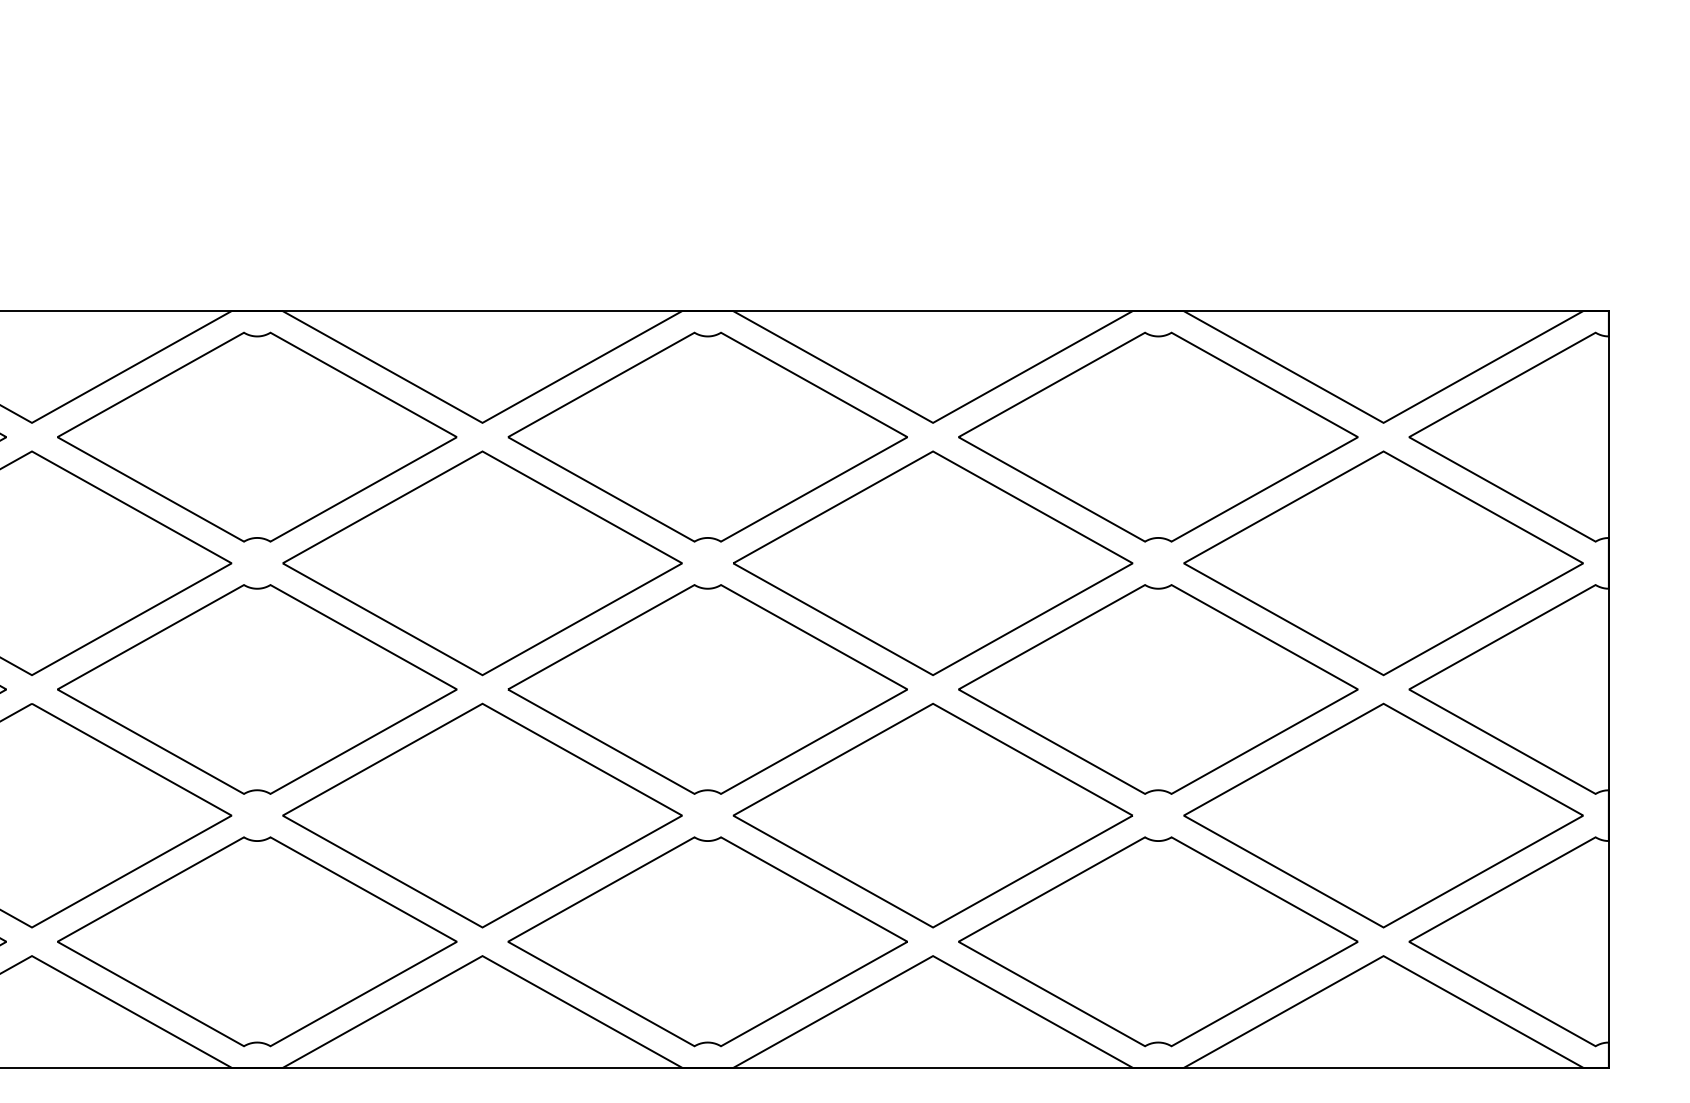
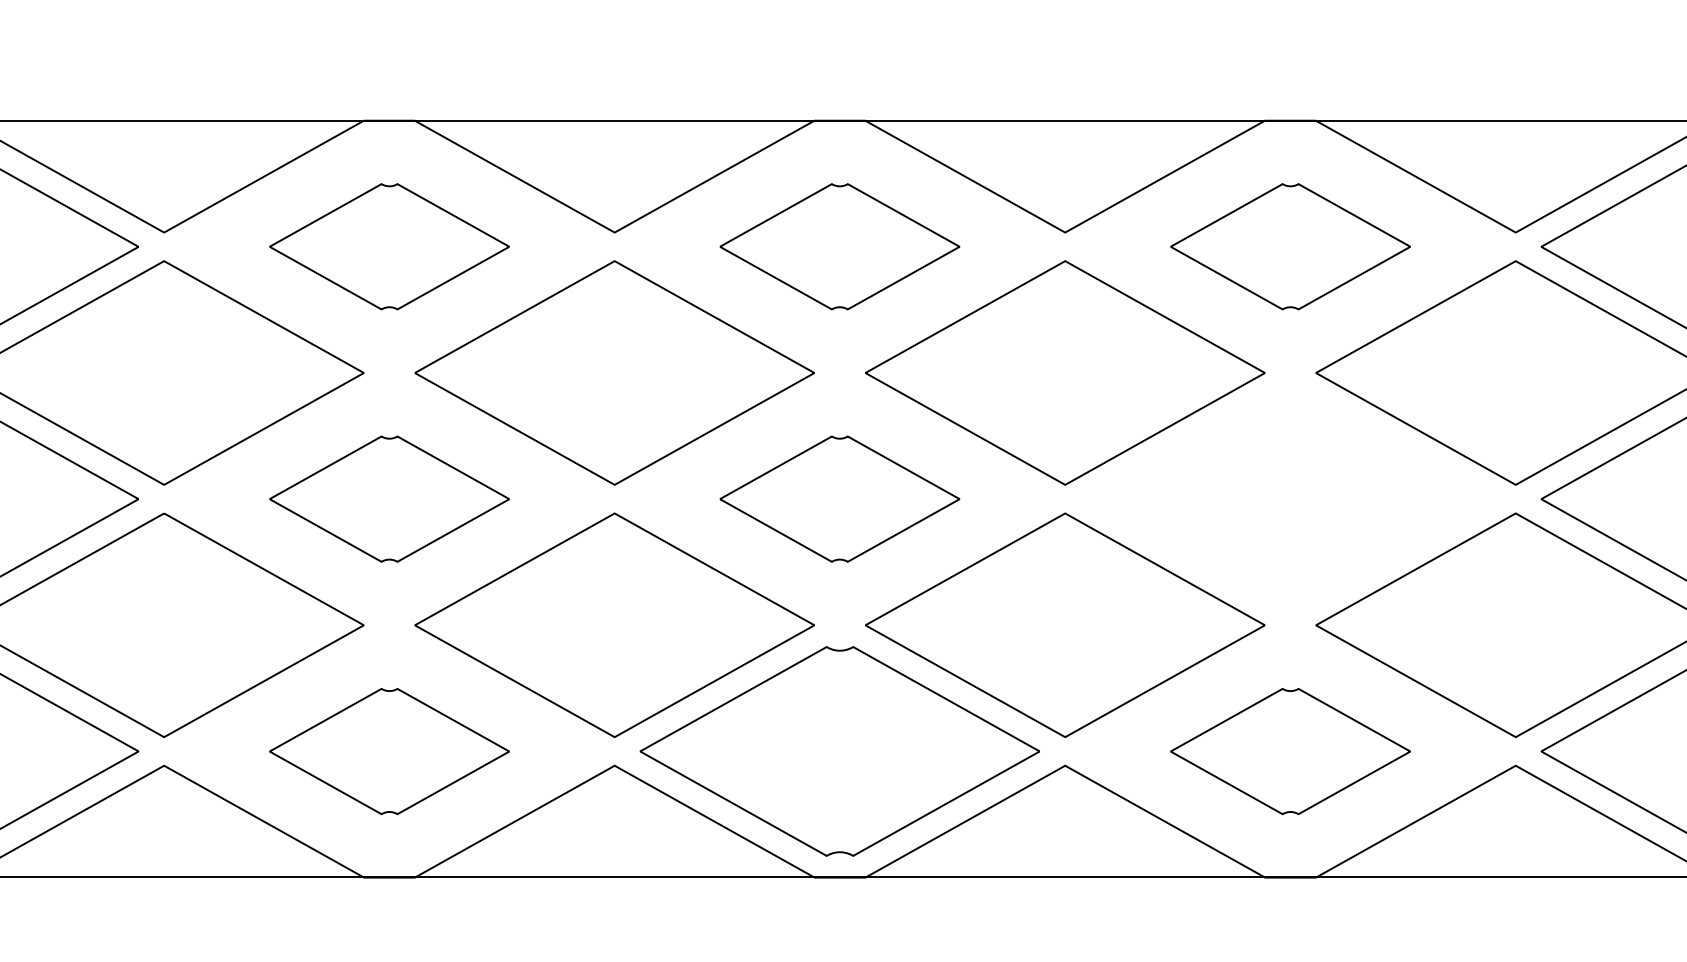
part: (257, 436) -> (389, 246), size x0.6
part: (707, 436) -> (839, 246), size x0.6
part: (1158, 436) -> (1290, 246), size x0.6
part: (257, 689) -> (389, 499), size x0.6
part: (707, 689) -> (839, 499), size x0.6
part: (1158, 689) -> (1290, 499), removed
part: (257, 941) -> (389, 751), size x0.6
part: (1158, 941) -> (1290, 751), size x0.6

